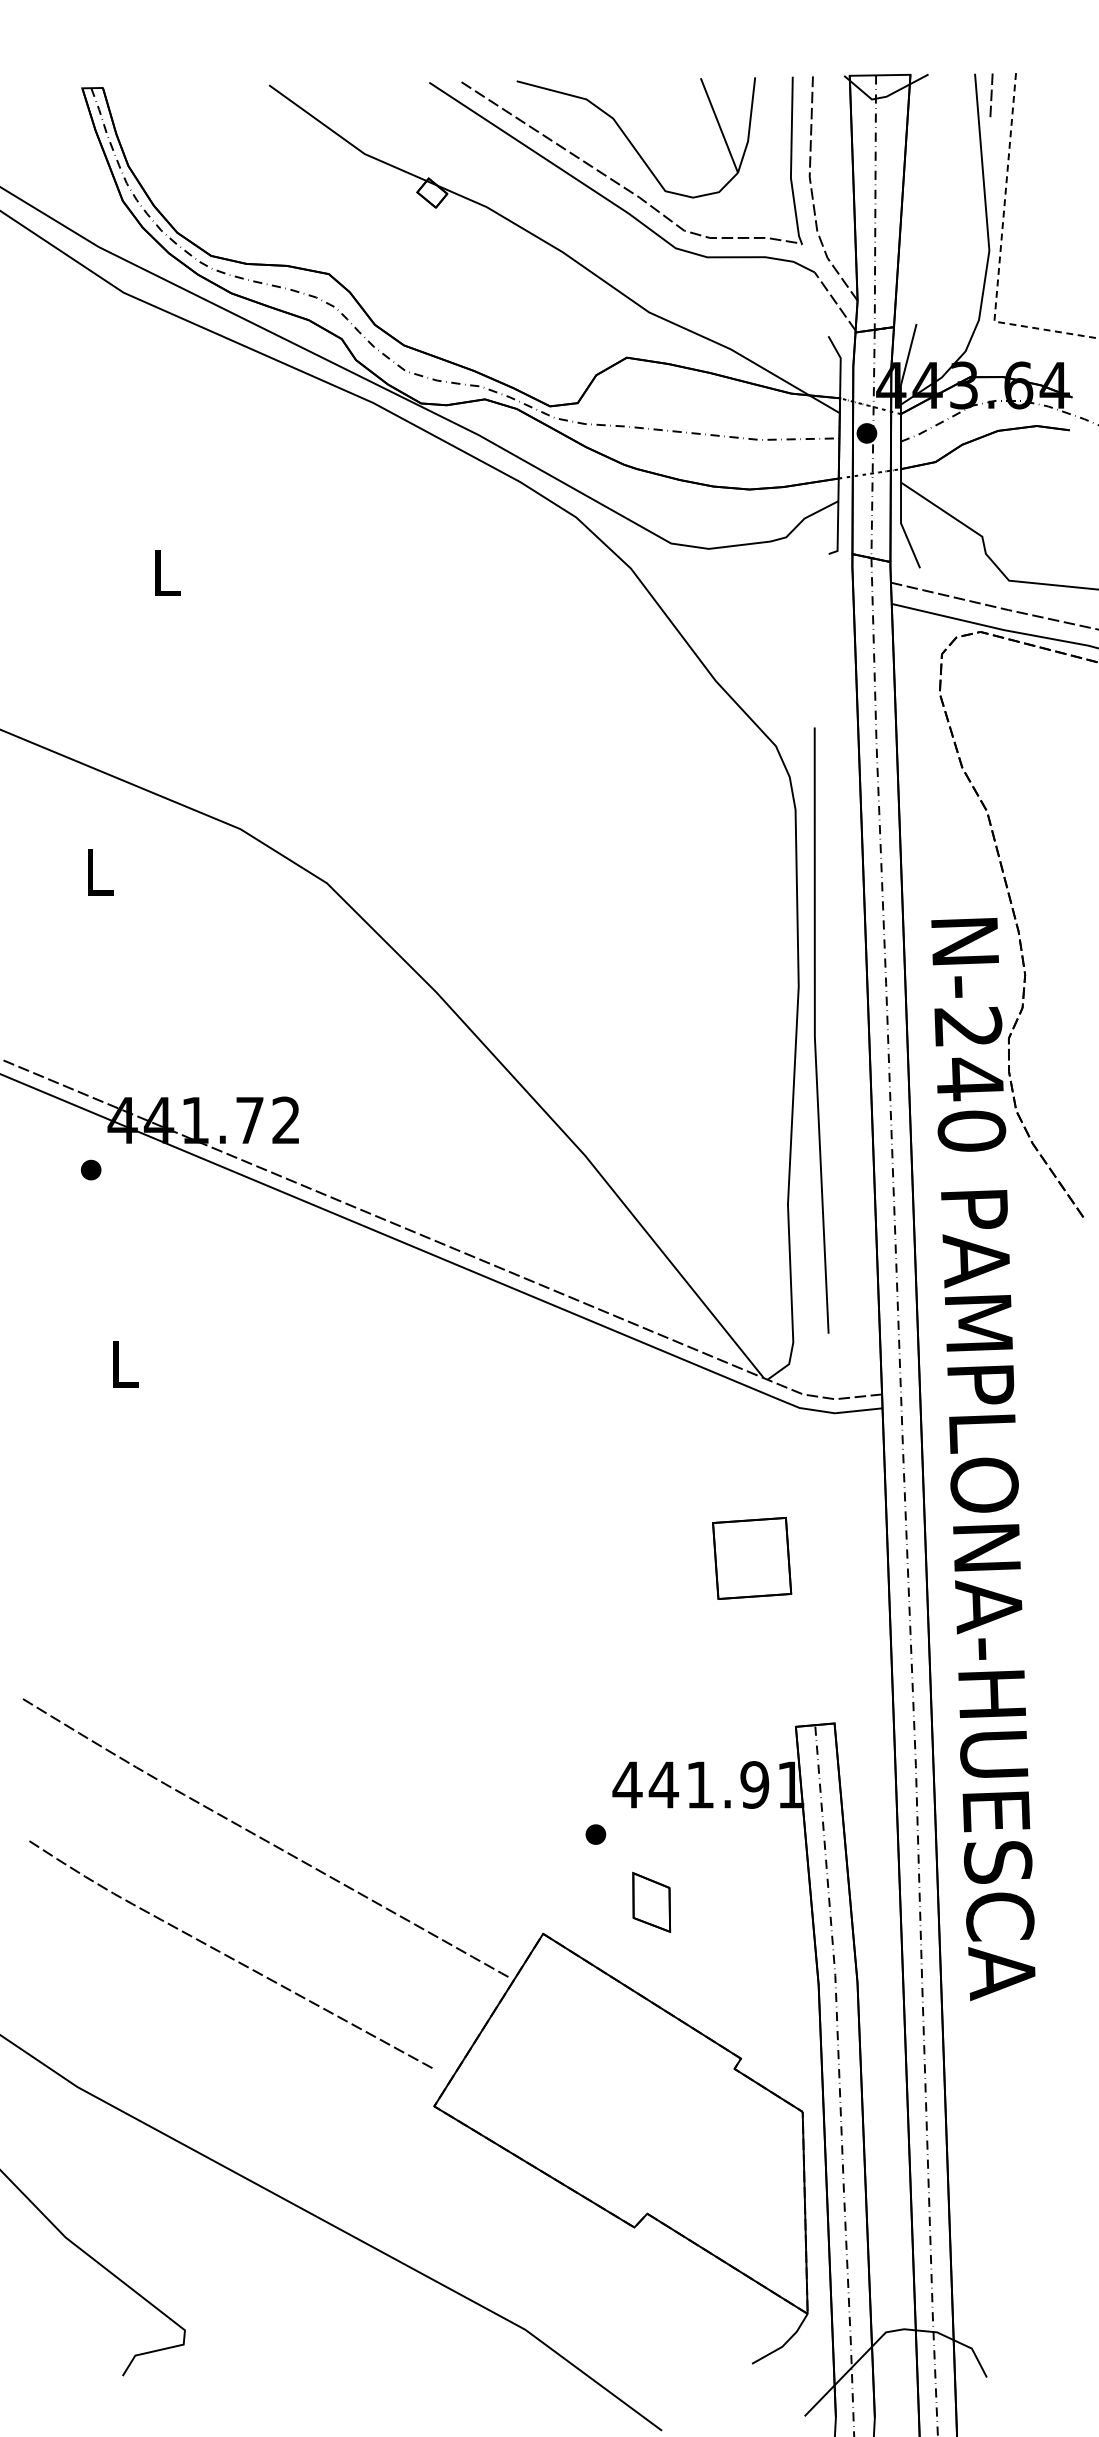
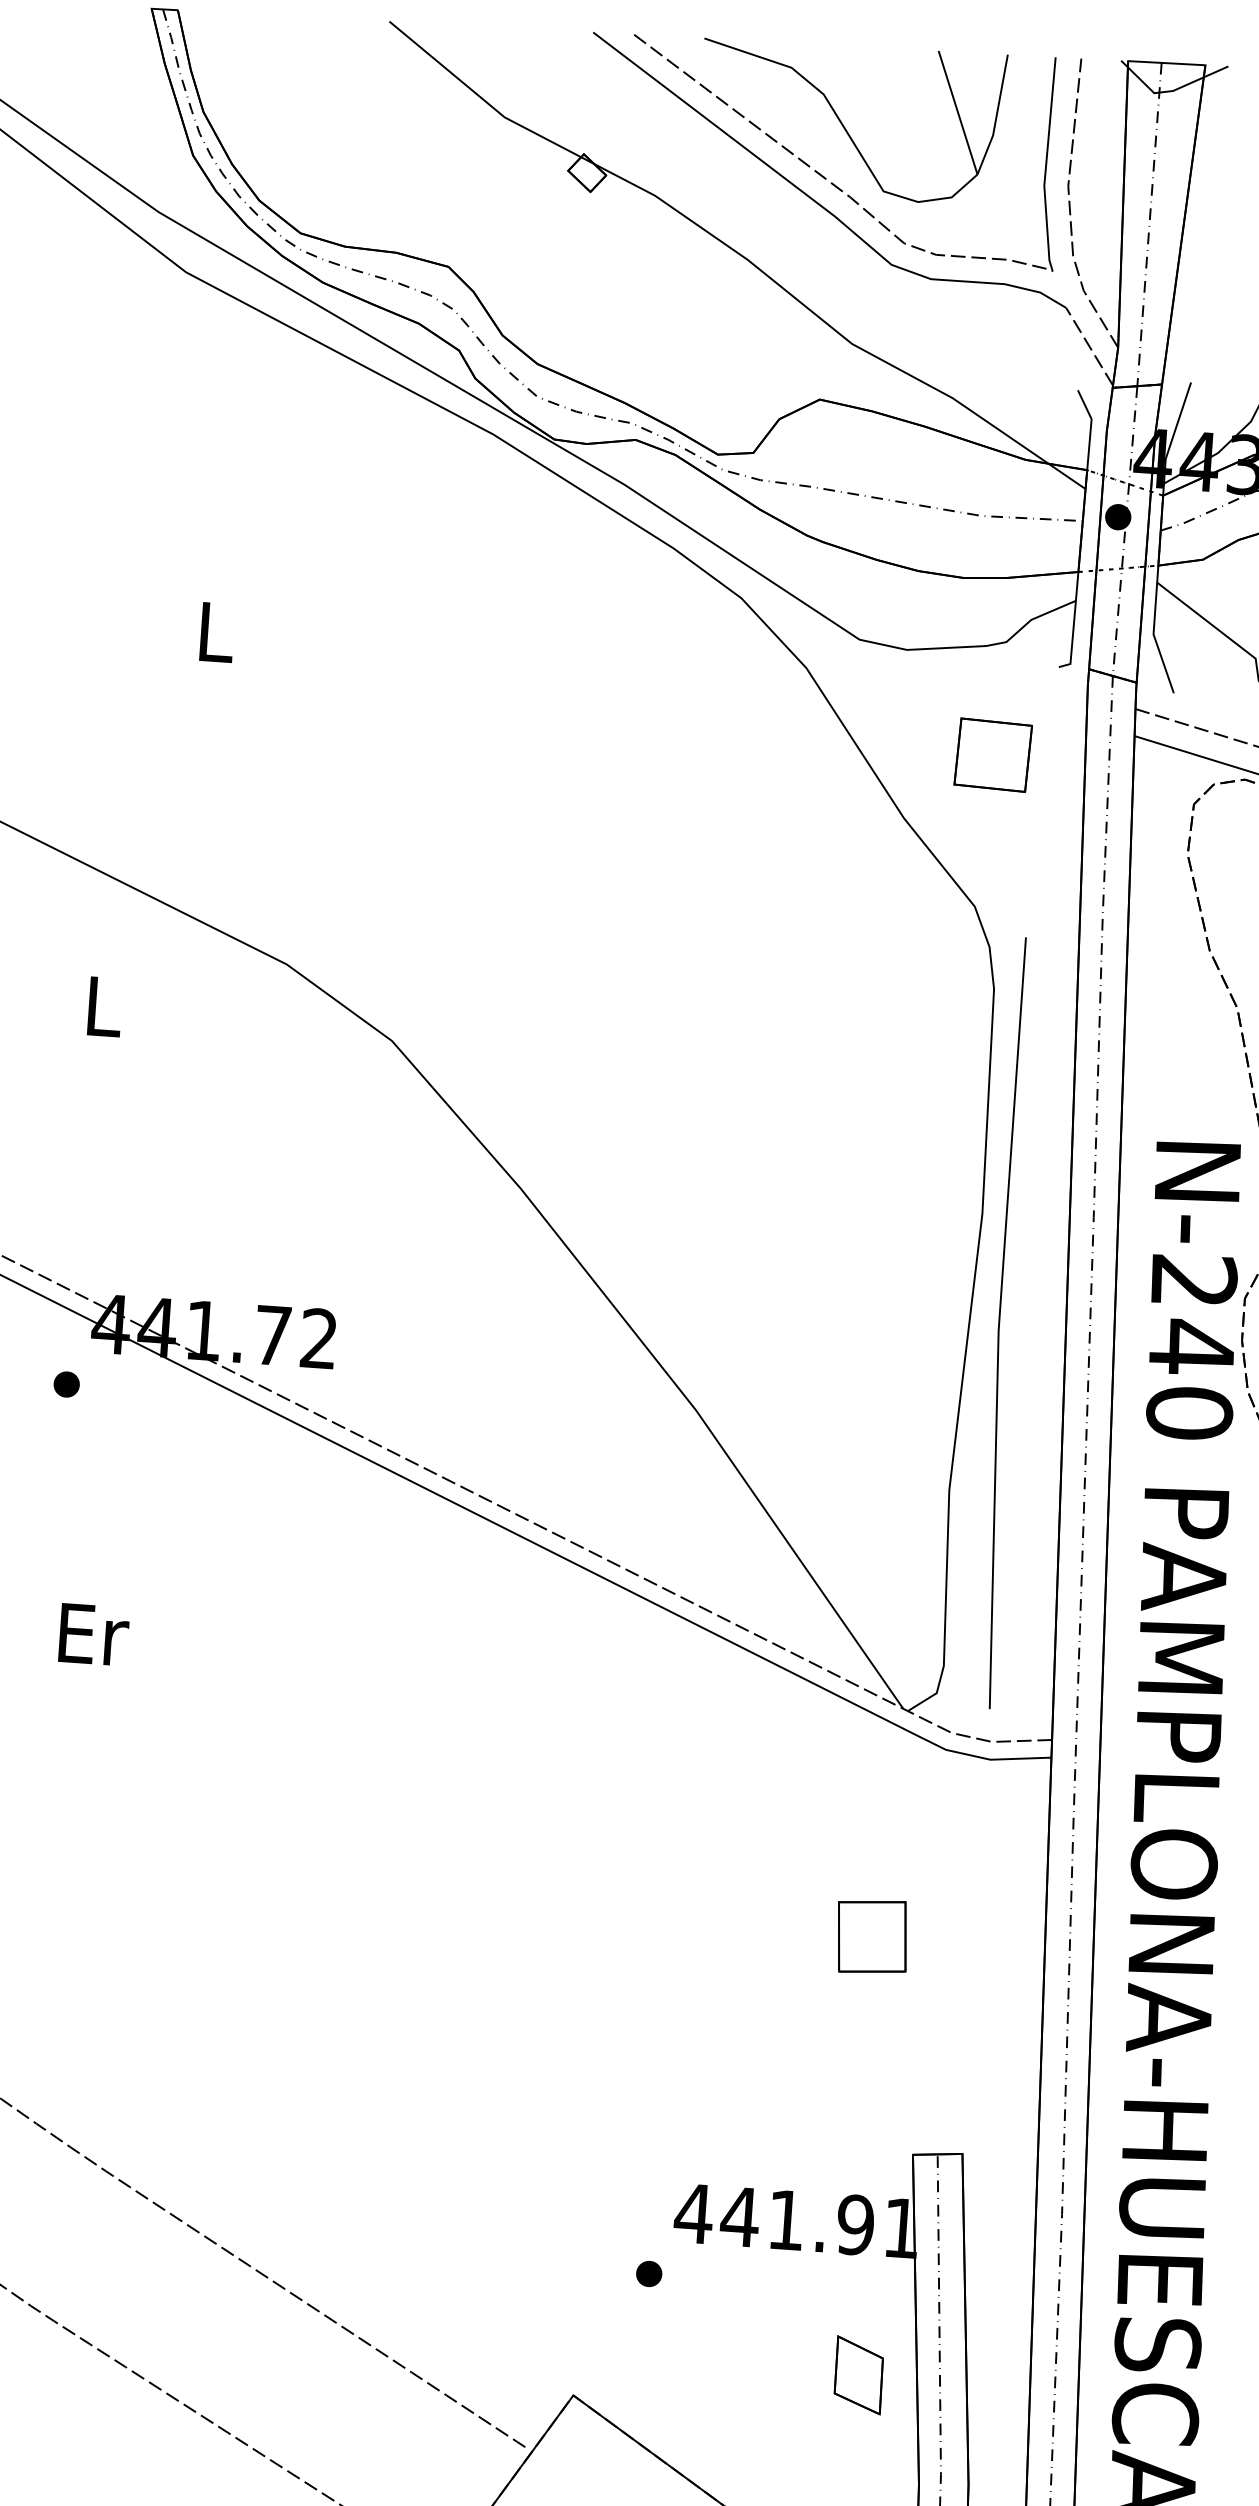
part: (781, 626) -> (992, 754), added
line: (815, 1030) -> (1000, 1322), moved
text: (126, 1364) -> (94, 1634), L -> Er
part: (751, 1558) -> (871, 1936), size x0.71
part: (651, 1901) -> (858, 2374), moved

